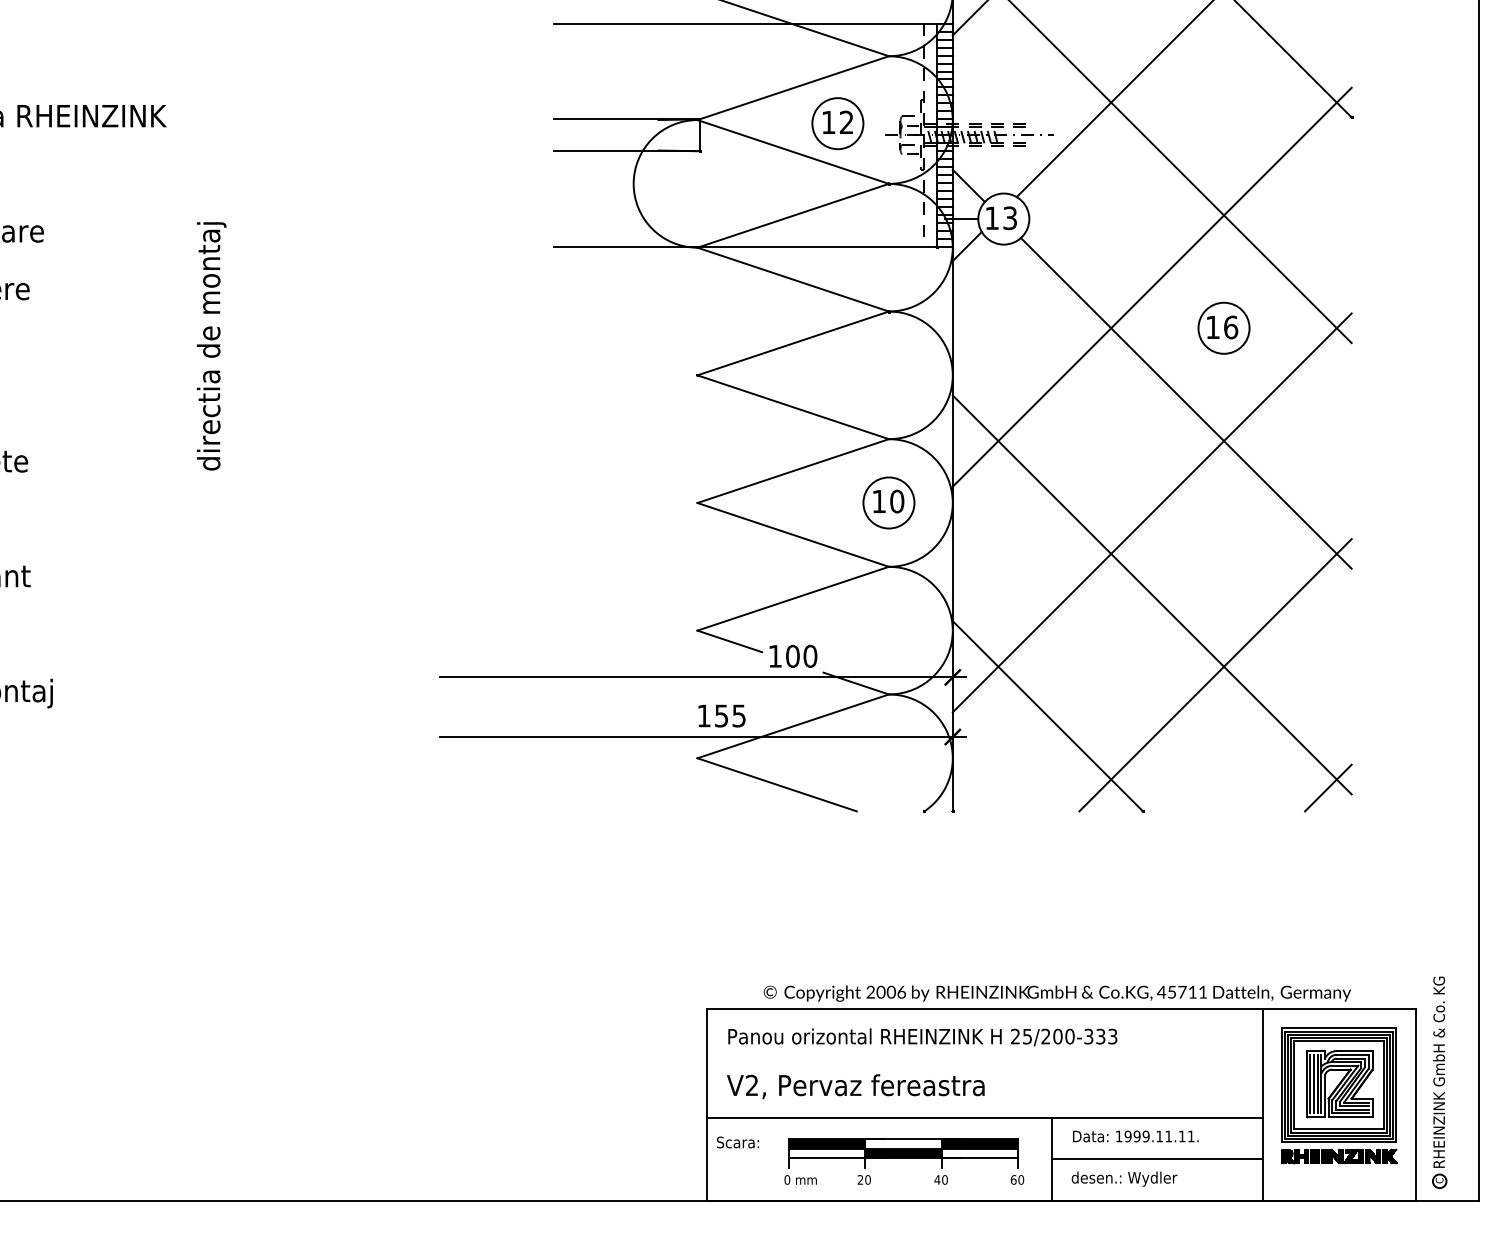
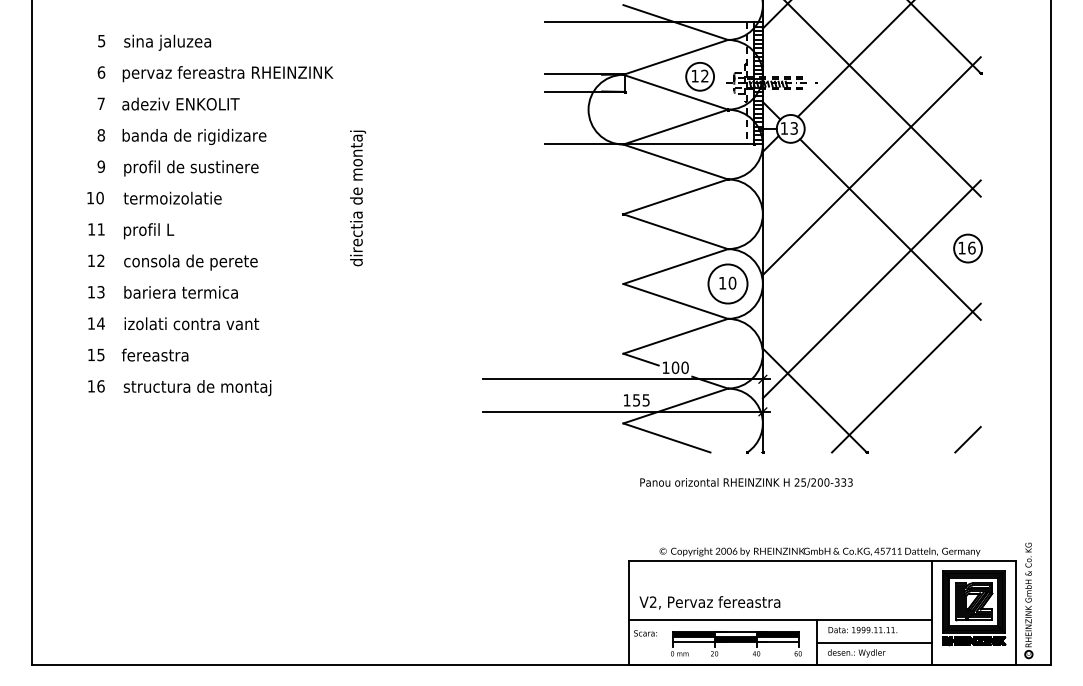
part: (1223, 328) -> (967, 248), moved
circle: (888, 502) -> (727, 283), size x1.4
line: (1151, 595) -> (871, 334), removed
text: (922, 1036) -> (746, 482), moved

